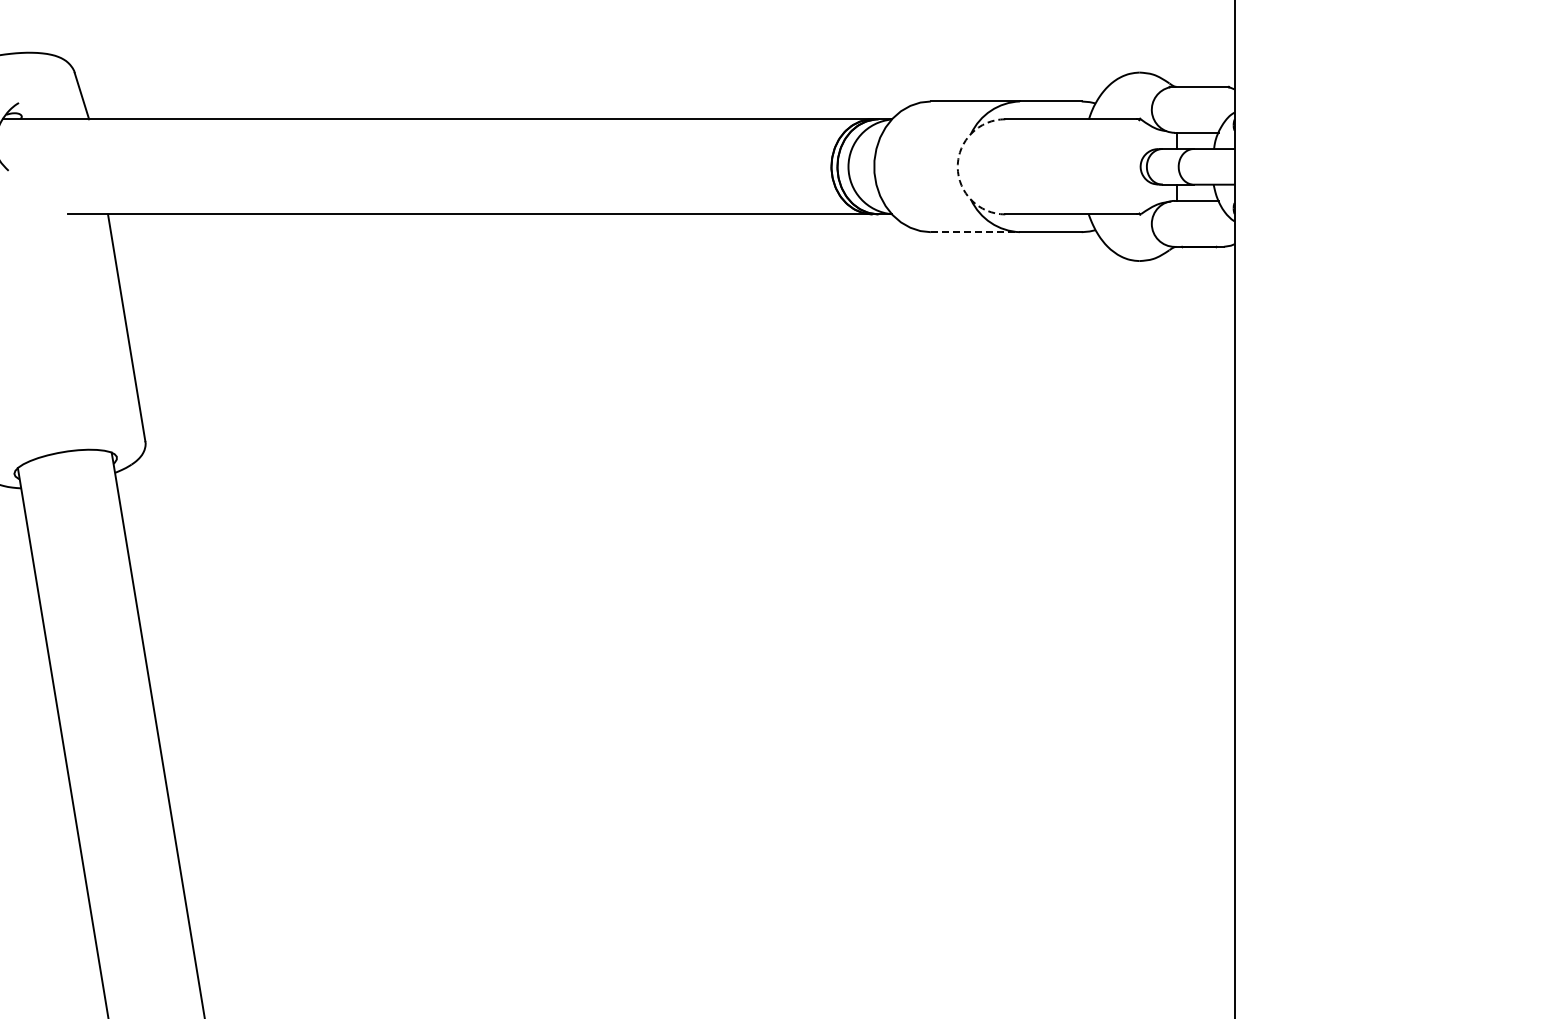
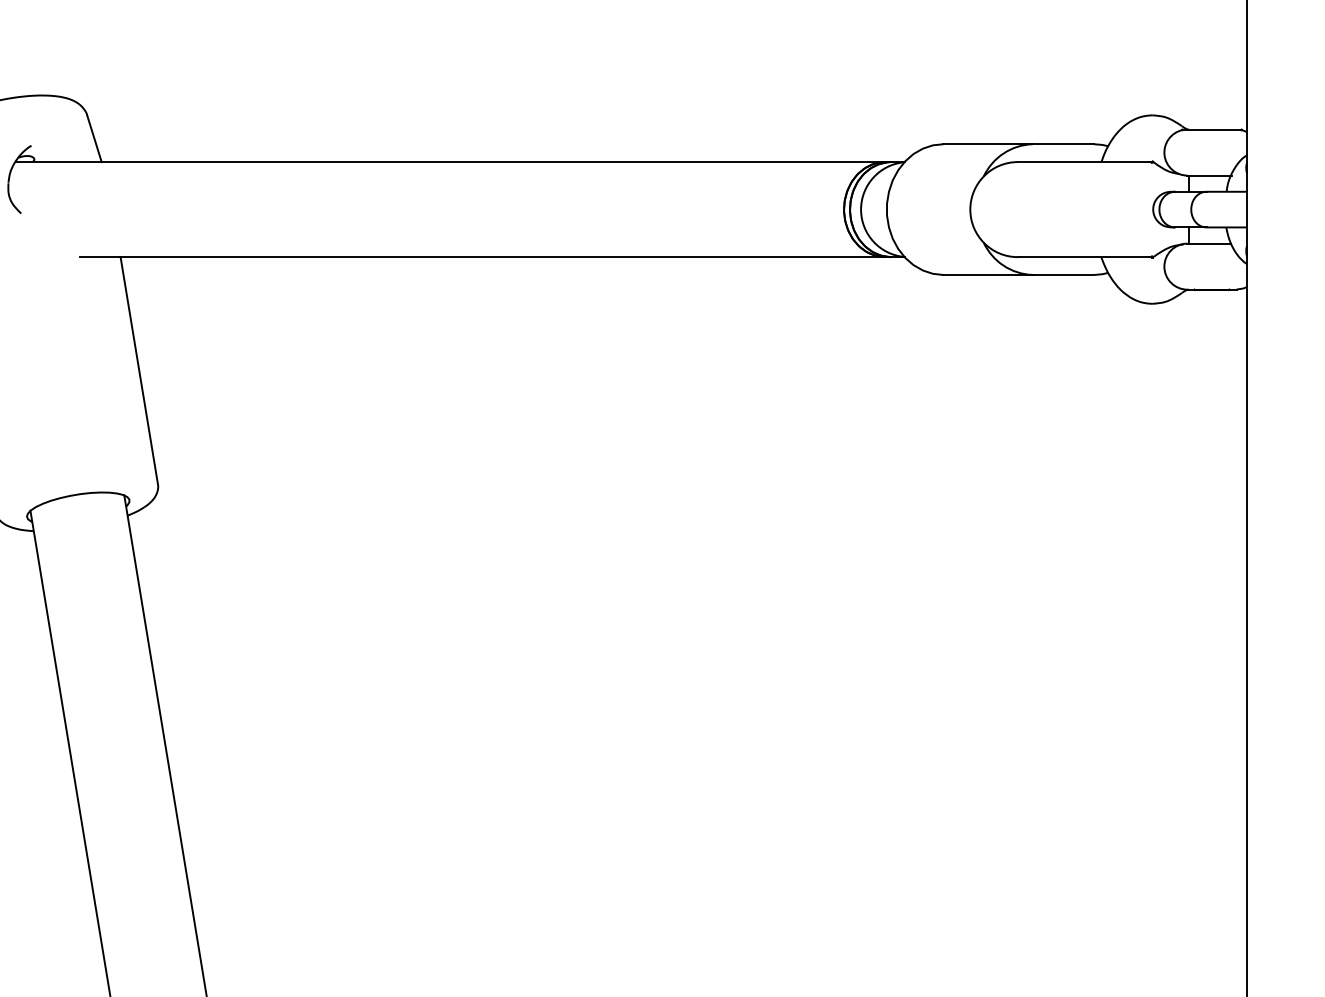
arc: (957, 166) -> (970, 209), dashed -> solid
line: (975, 232) -> (988, 275), dashed -> solid

